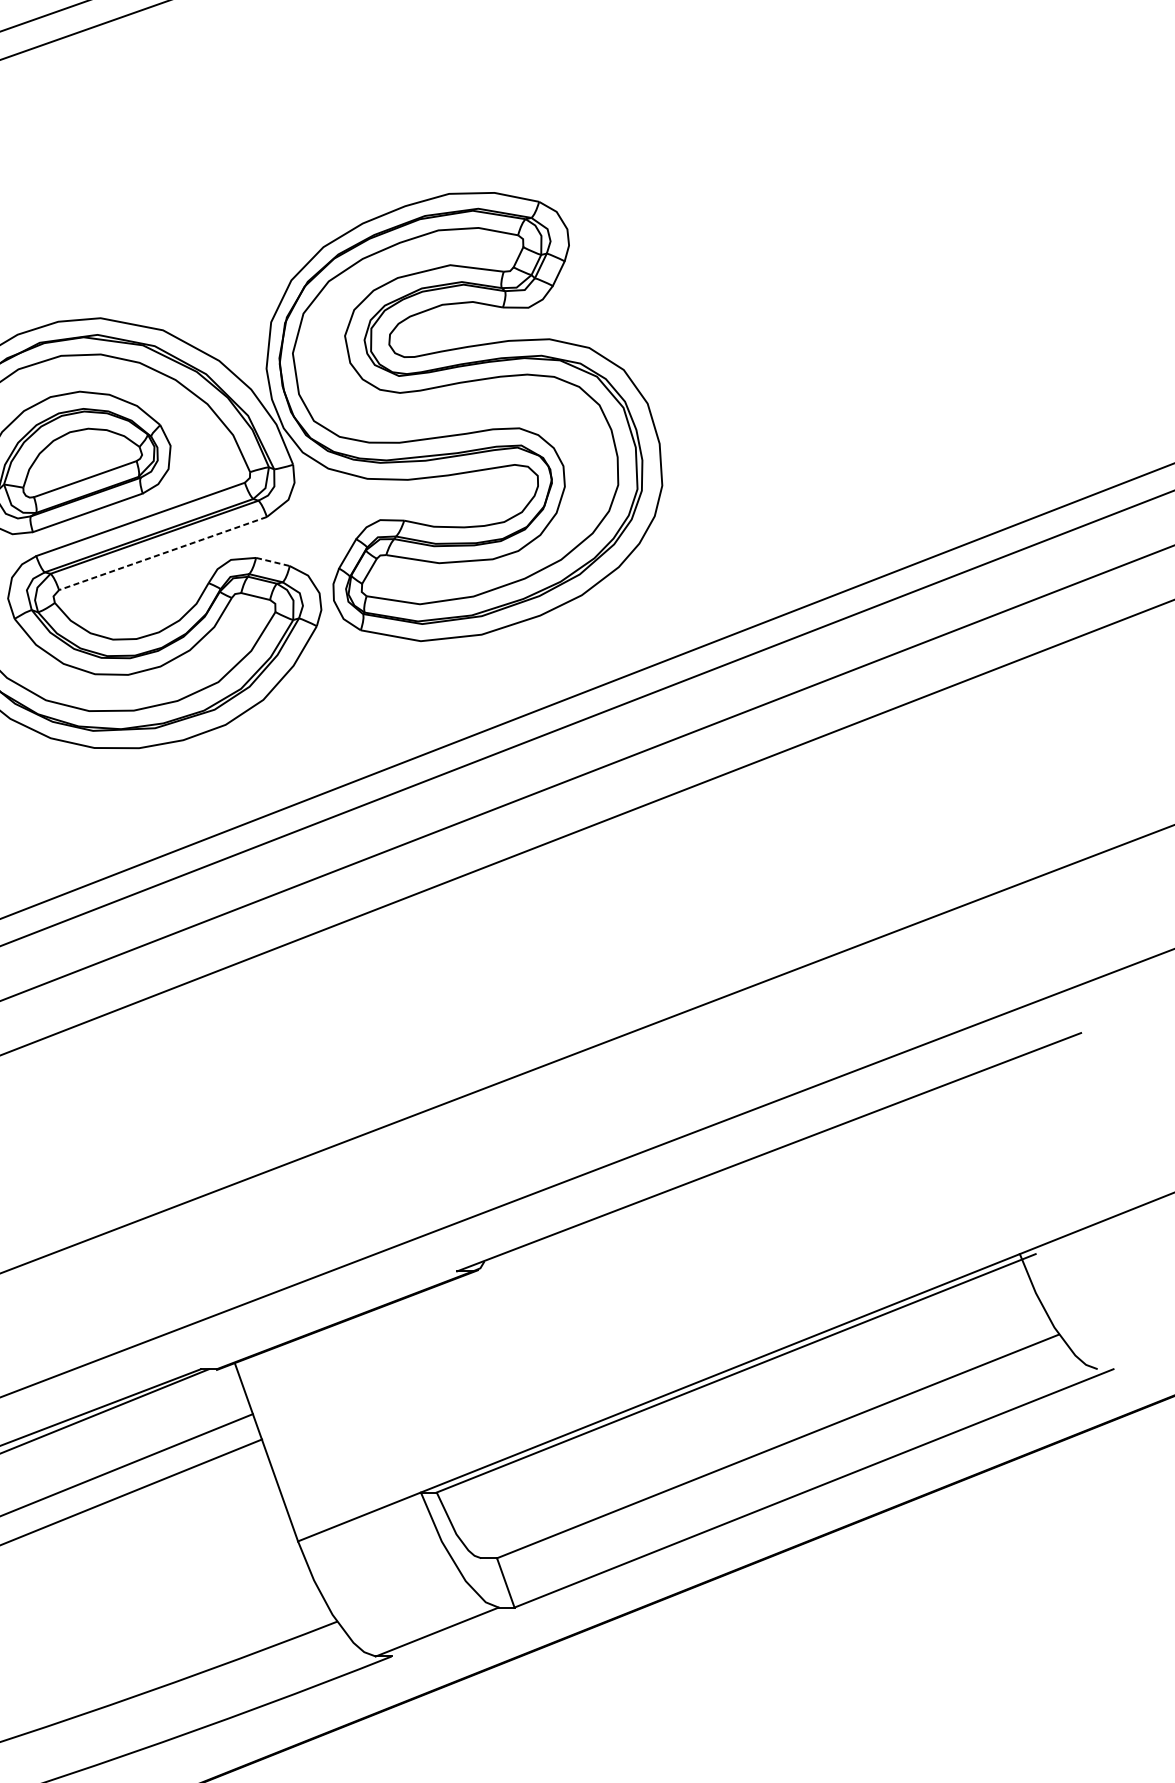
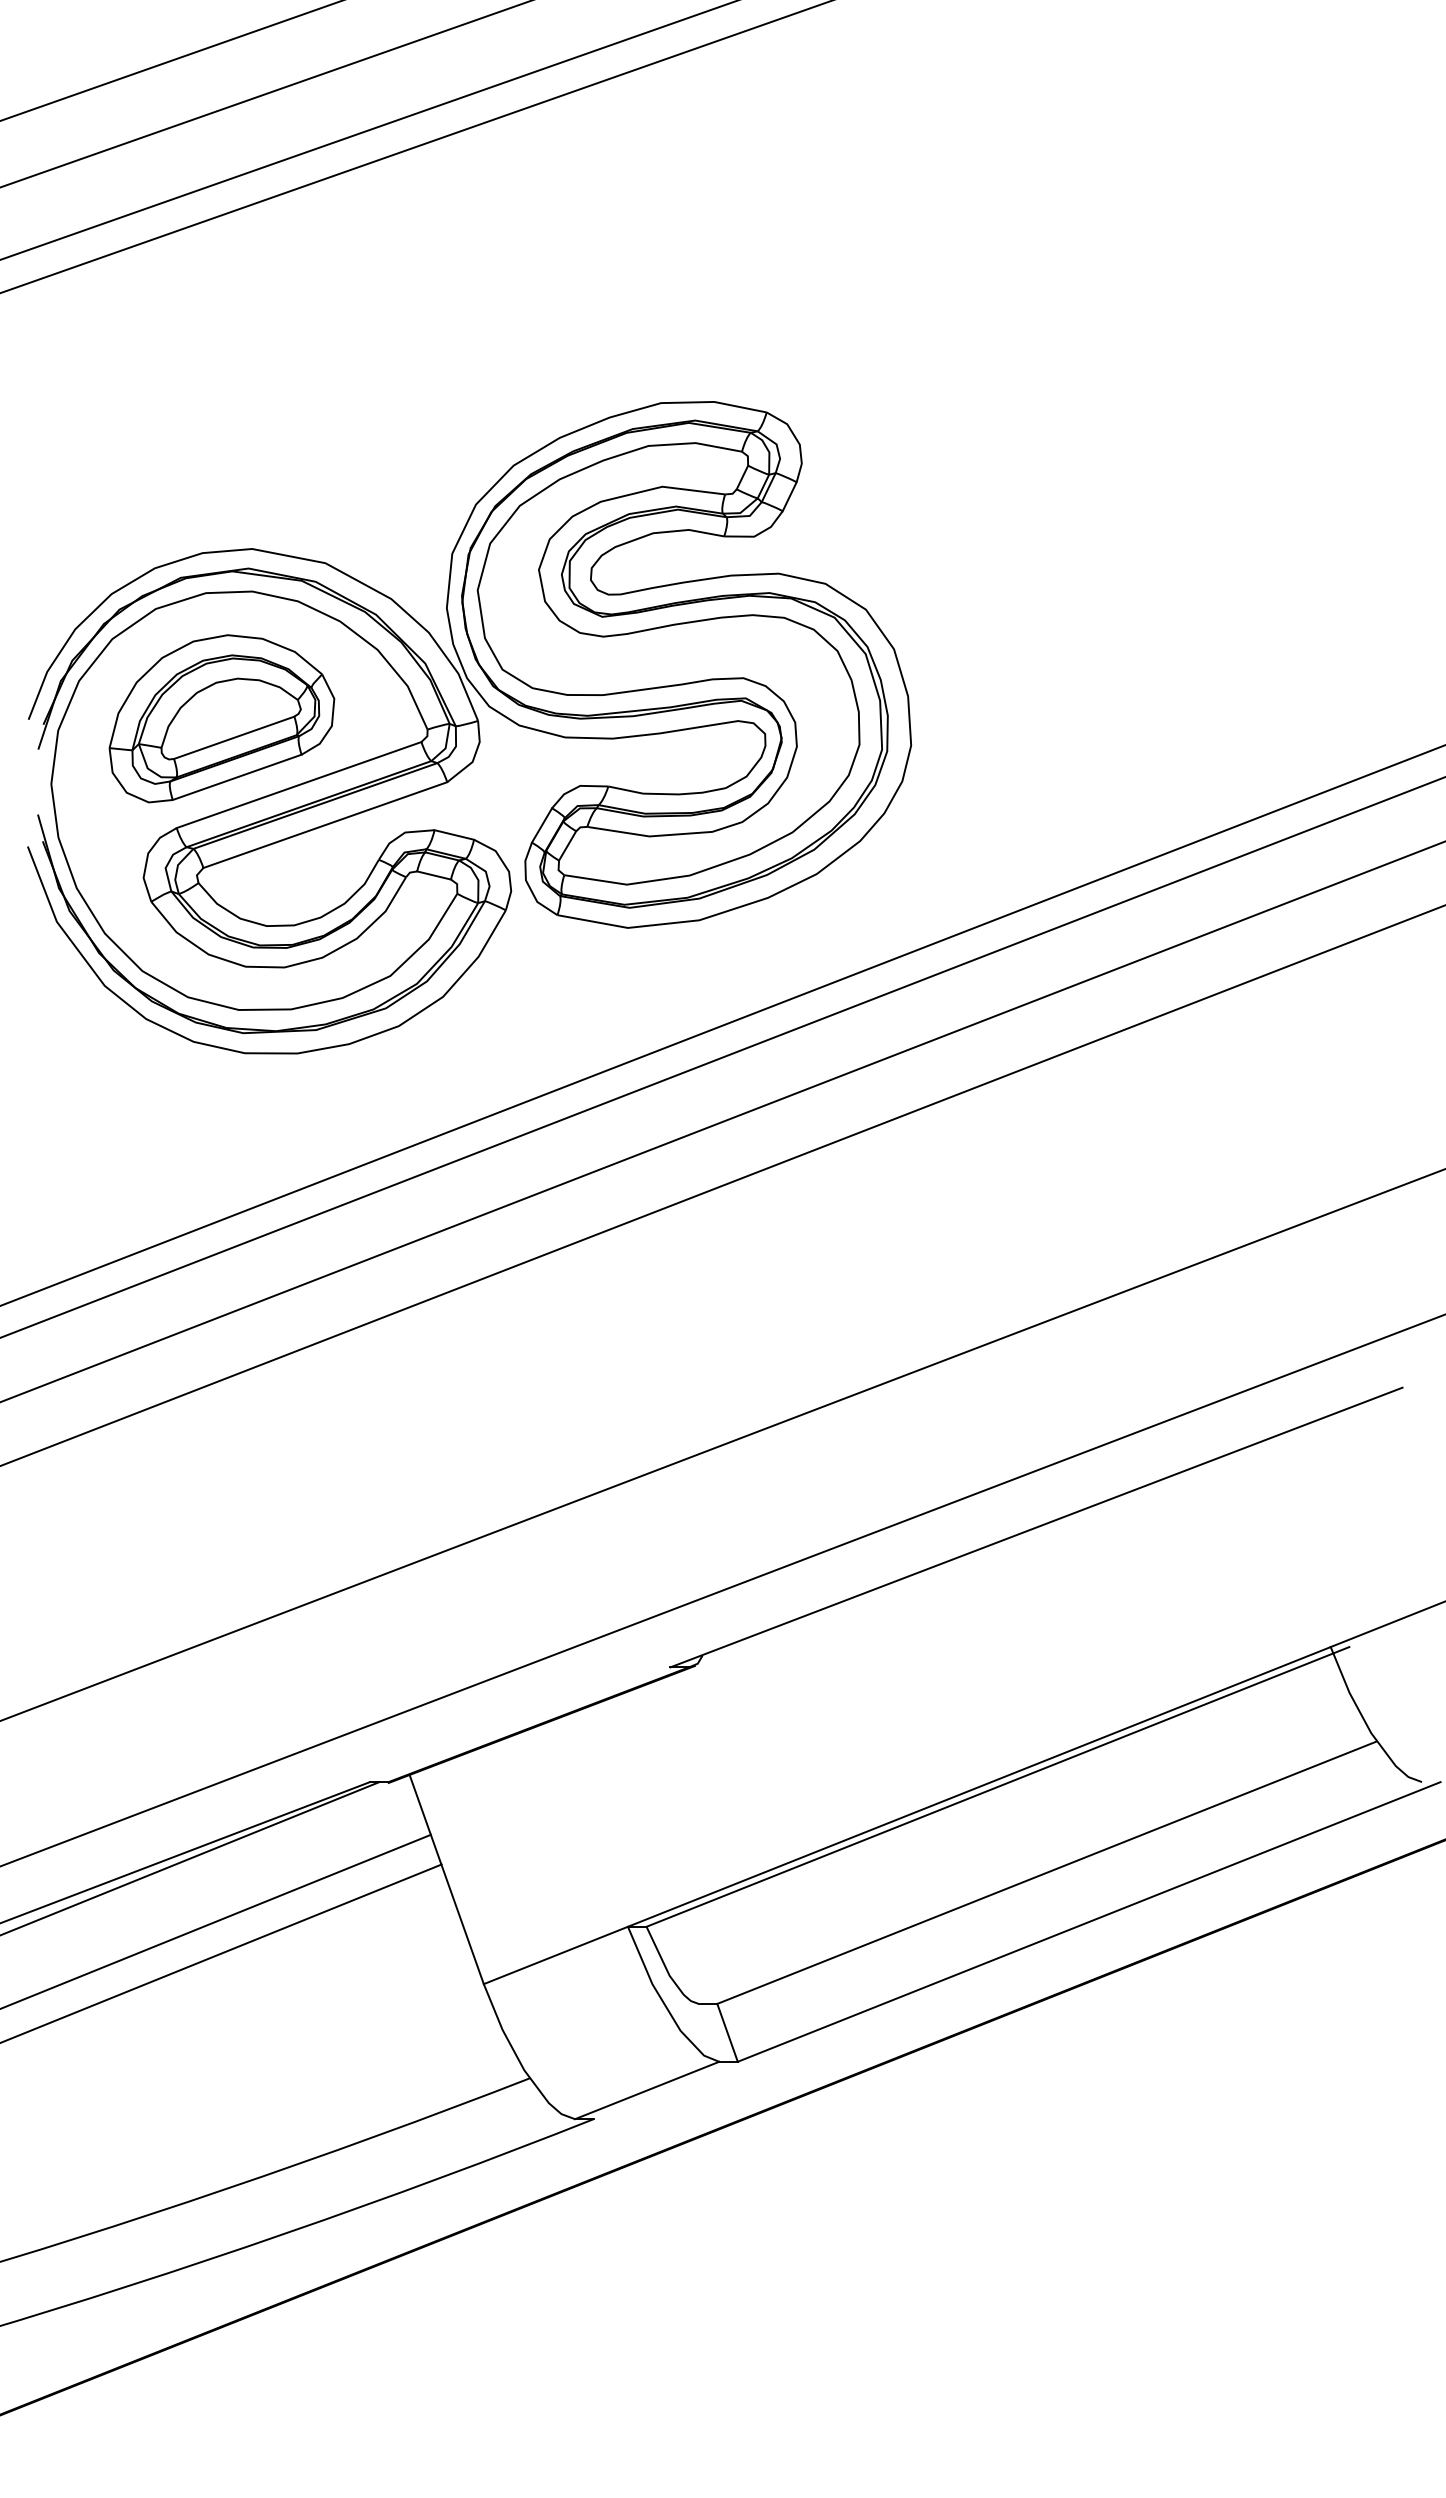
line: (162, 553) -> (324, 825), dashed -> solid
line: (273, 562) -> (454, 835), dashed -> solid

